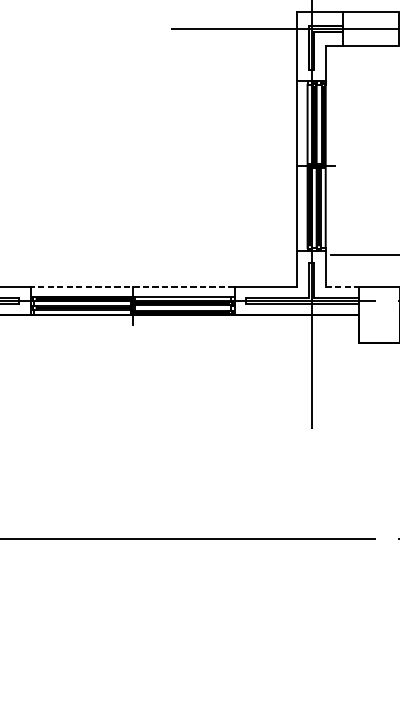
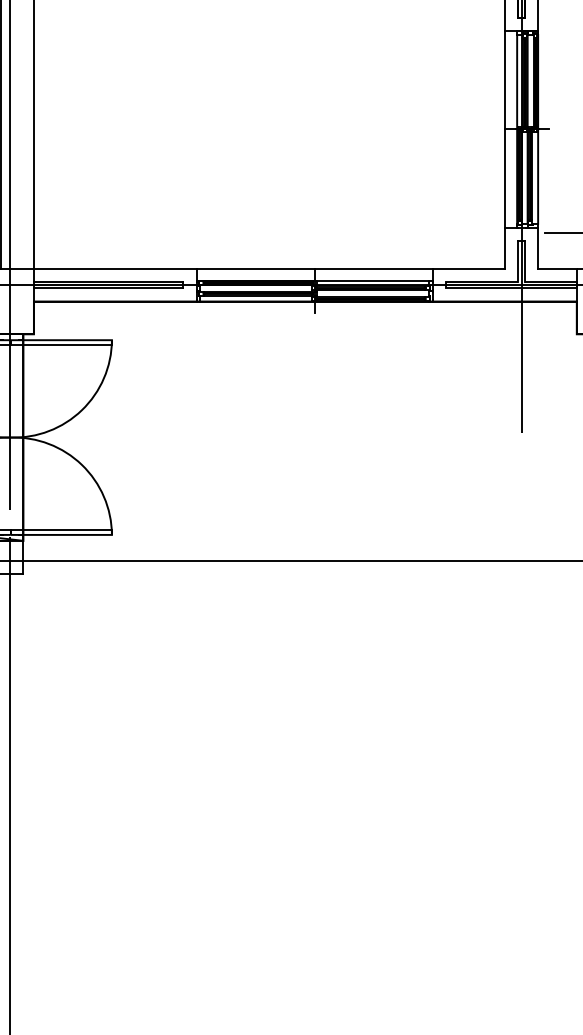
line: (132, 286) -> (314, 268), dashed -> solid
line: (342, 286) -> (557, 268), dashed -> solid

